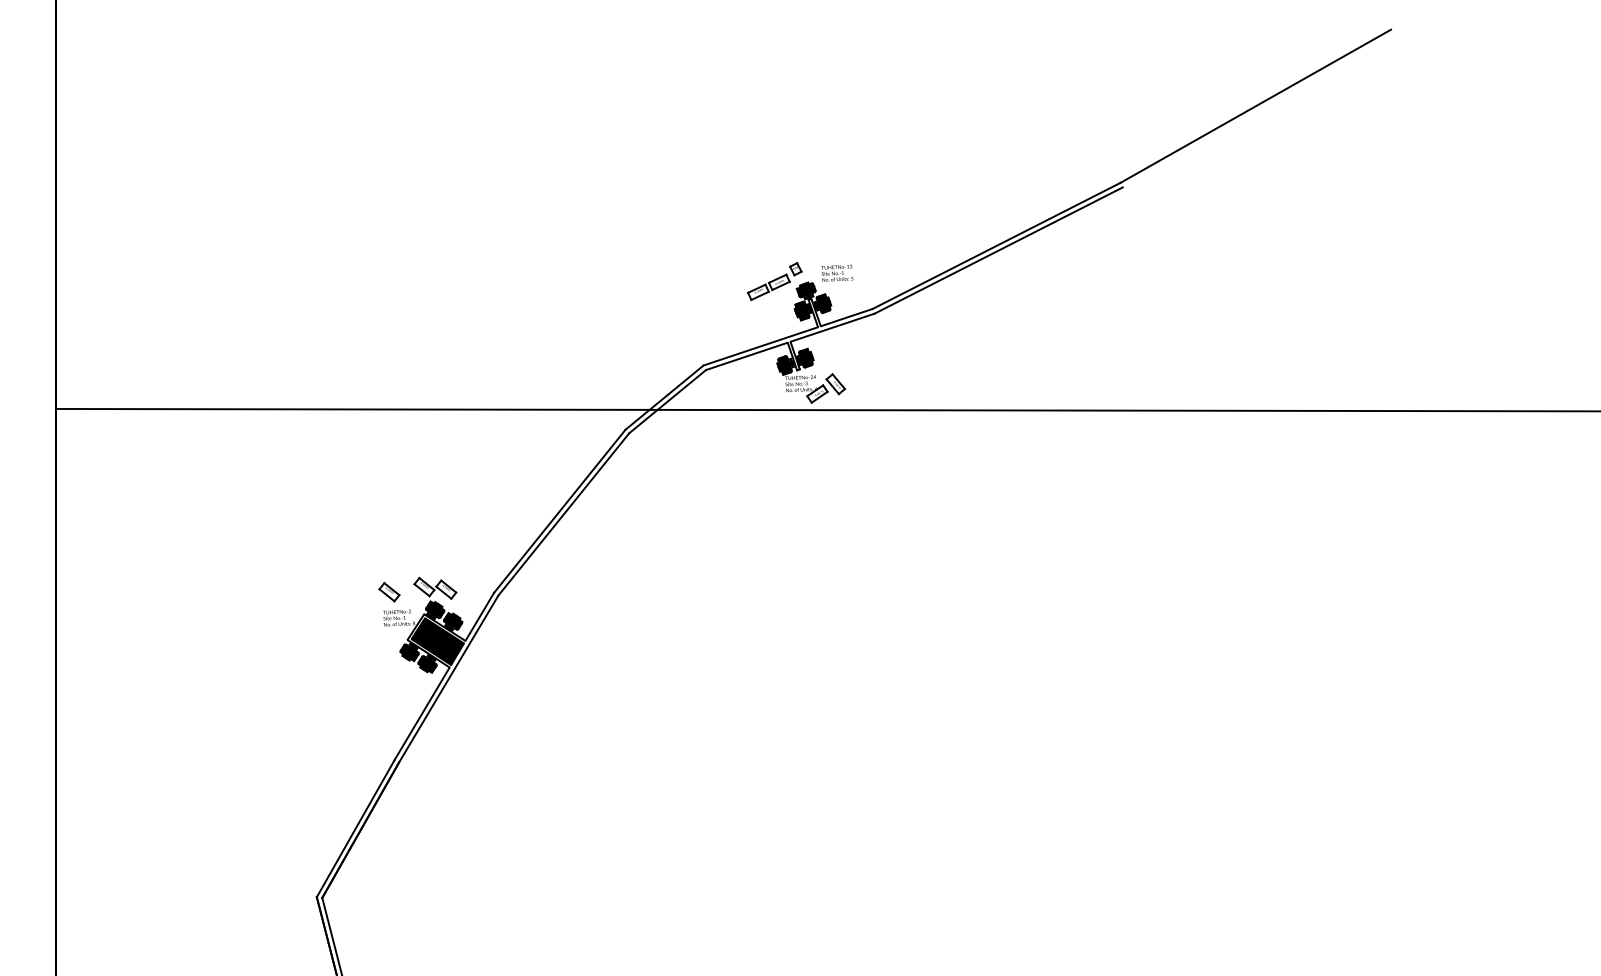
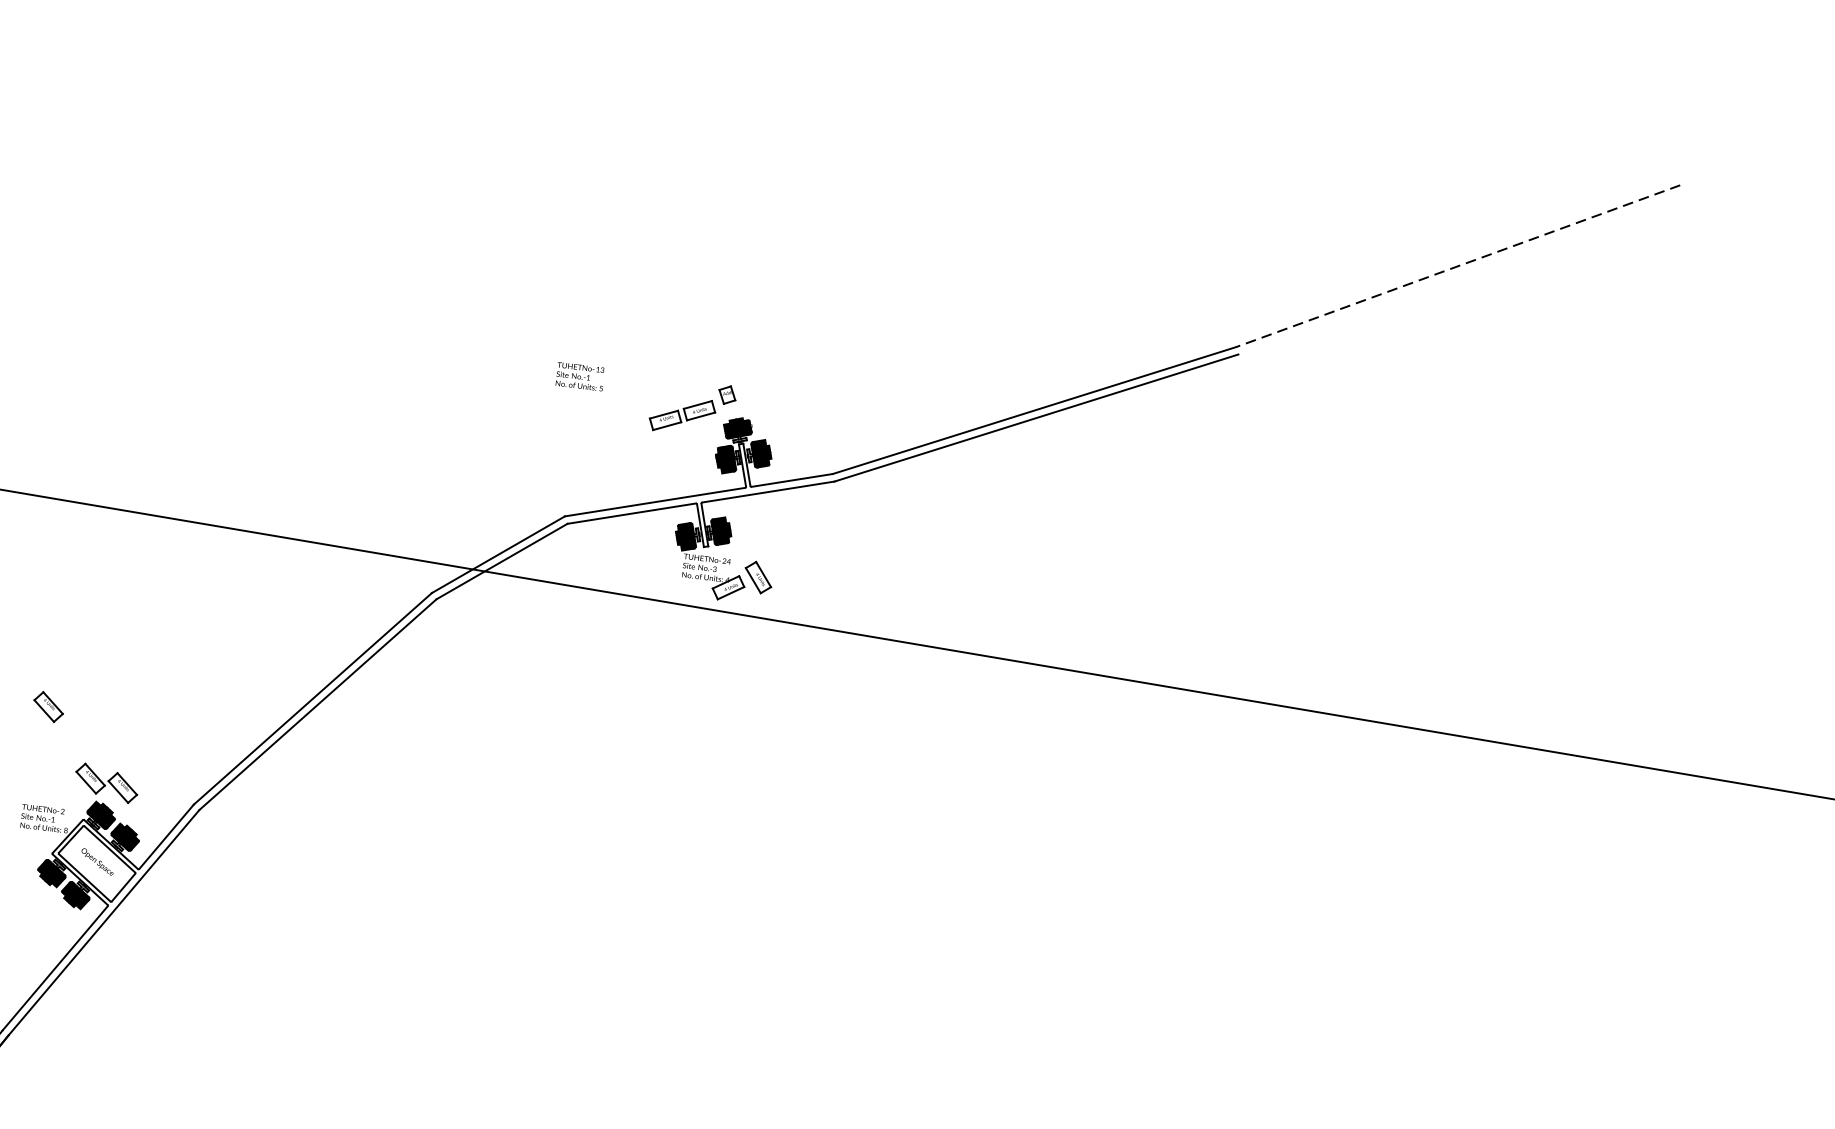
line: (1255, 106) -> (1457, 266), solid -> dashed
text: (837, 272) -> (580, 375), moved
part: (389, 592) -> (48, 707), moved
fill: (437, 641) -> (96, 863), removed

